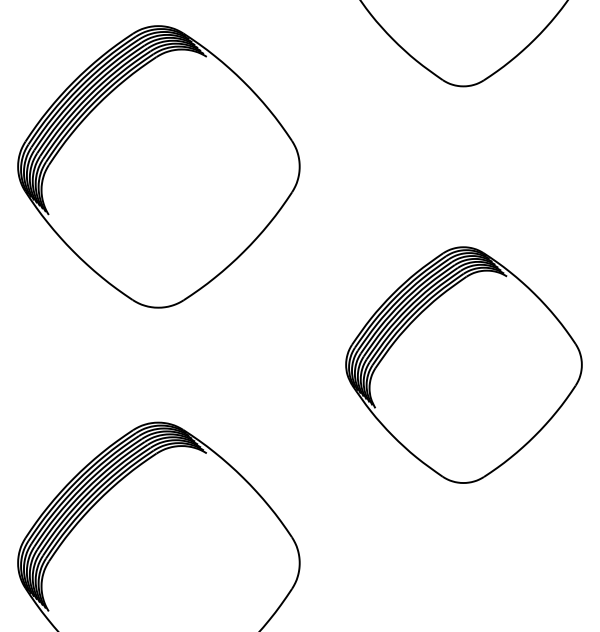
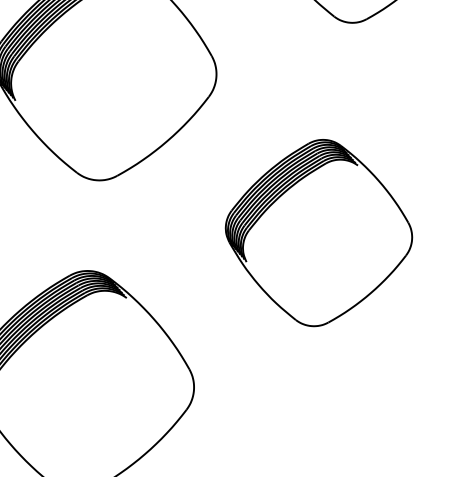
part: (463, 364) -> (318, 232), moved

